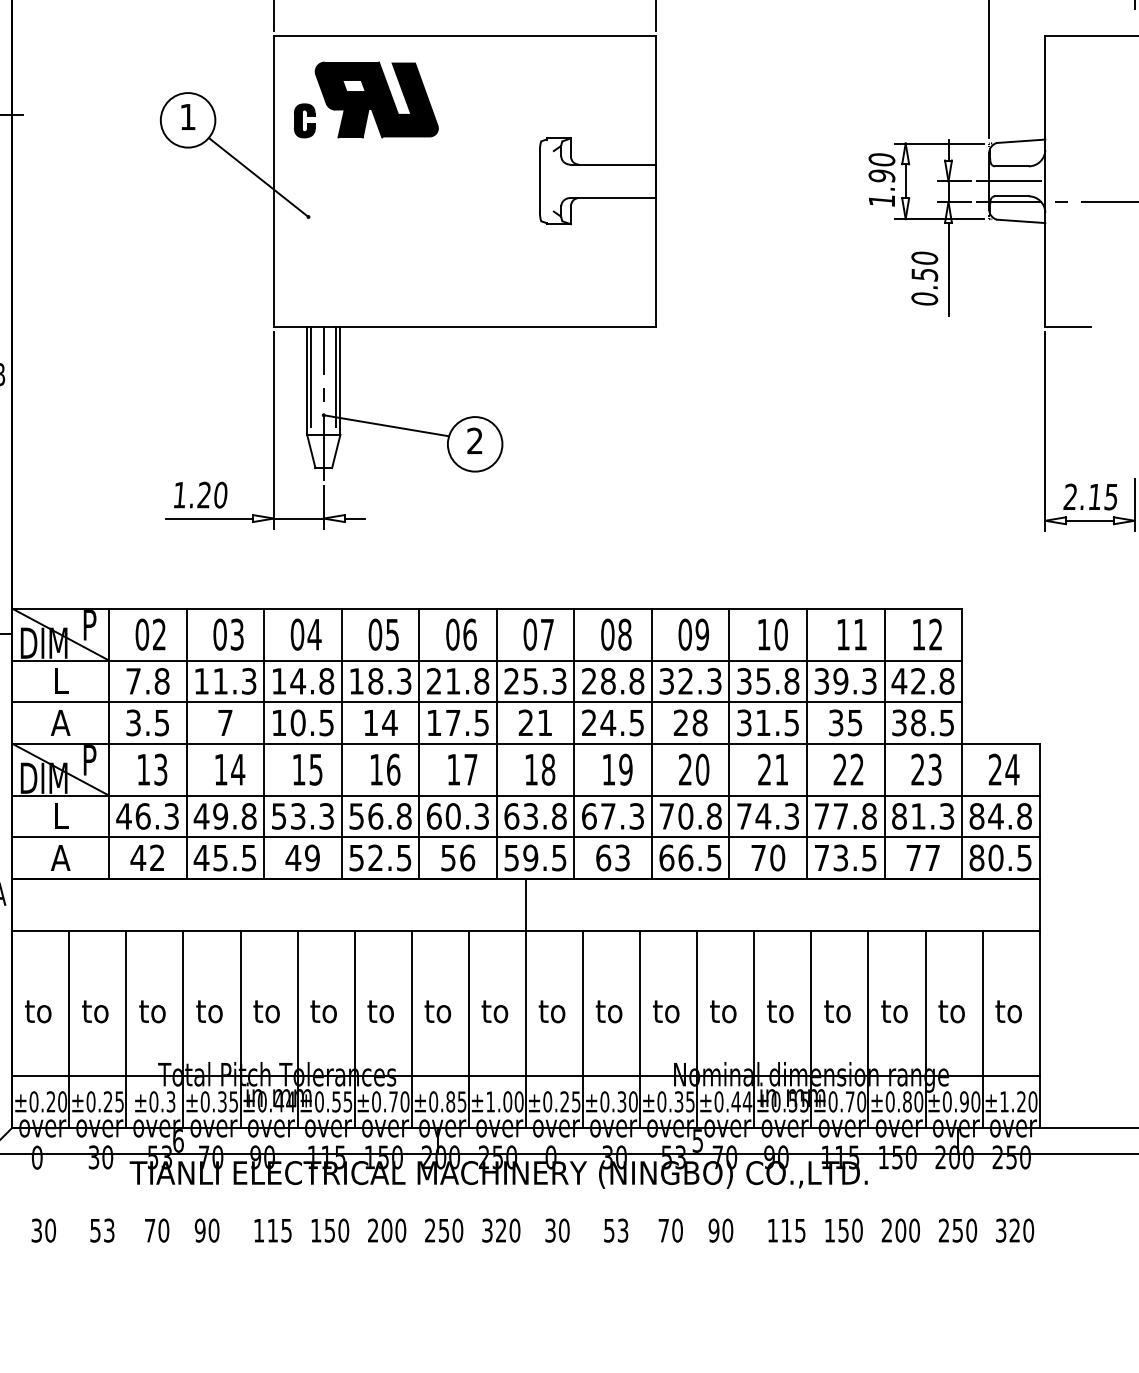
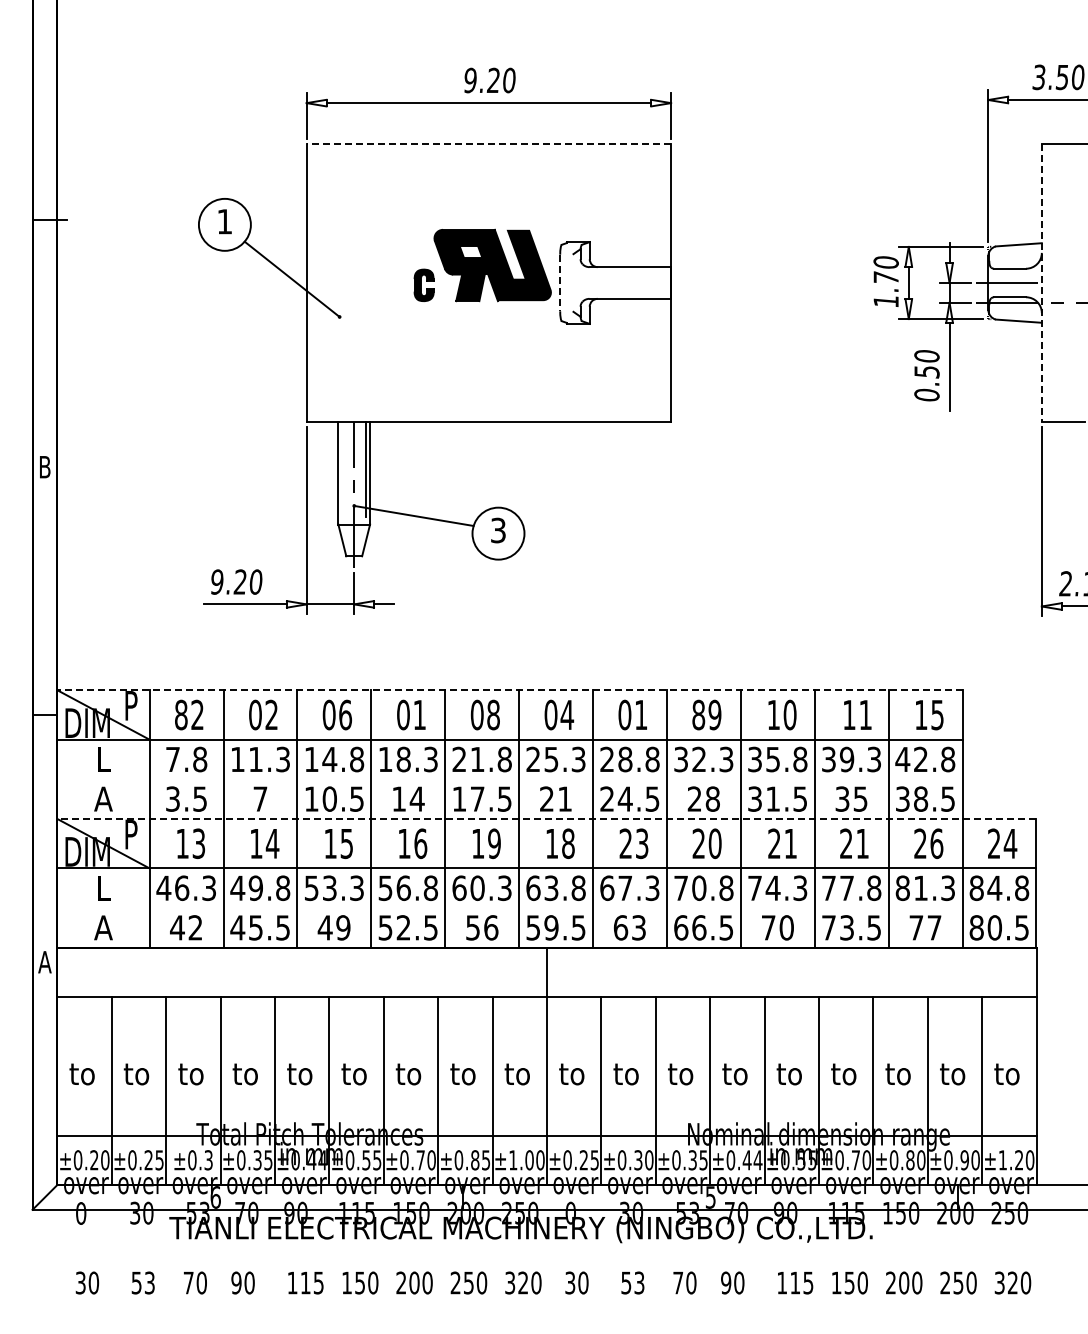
line: (464, 36) -> (488, 144), solid -> dashed
part: (366, 100) -> (482, 265), moved
text: (881, 175) -> (885, 277), 1.90 -> 1.70
line: (540, 181) -> (560, 283), solid -> dashed
line: (1044, 181) -> (1041, 283), solid -> dashed
line: (311, 375) -> (342, 468), removed
text: (475, 441) -> (498, 530), 2 -> 3
text: (180, 494) -> (217, 581), 1.20 -> 9.20
line: (486, 608) -> (509, 690), solid -> dashed
text: (142, 634) -> (181, 714), 02 -> 82
text: (314, 634) -> (345, 714), 04 -> 06
text: (469, 634) -> (493, 714), 06 -> 08
text: (547, 634) -> (567, 714), 07 -> 04
text: (624, 634) -> (640, 714), 08 -> 01
text: (685, 634) -> (698, 714), 09 -> 89
text: (935, 634) -> (937, 714), 12 -> 15
text: (236, 635) -> (271, 715), 03 -> 02
text: (392, 635) -> (419, 715), 05 -> 01
line: (486, 702) -> (509, 779), removed
line: (525, 743) -> (546, 818), solid -> dashed
text: (470, 769) -> (494, 843), 17 -> 19
text: (616, 769) -> (633, 843), 19 -> 23
text: (857, 769) -> (862, 843), 22 -> 21
text: (934, 769) -> (936, 843), 23 -> 26
line: (525, 837) -> (546, 908), removed

